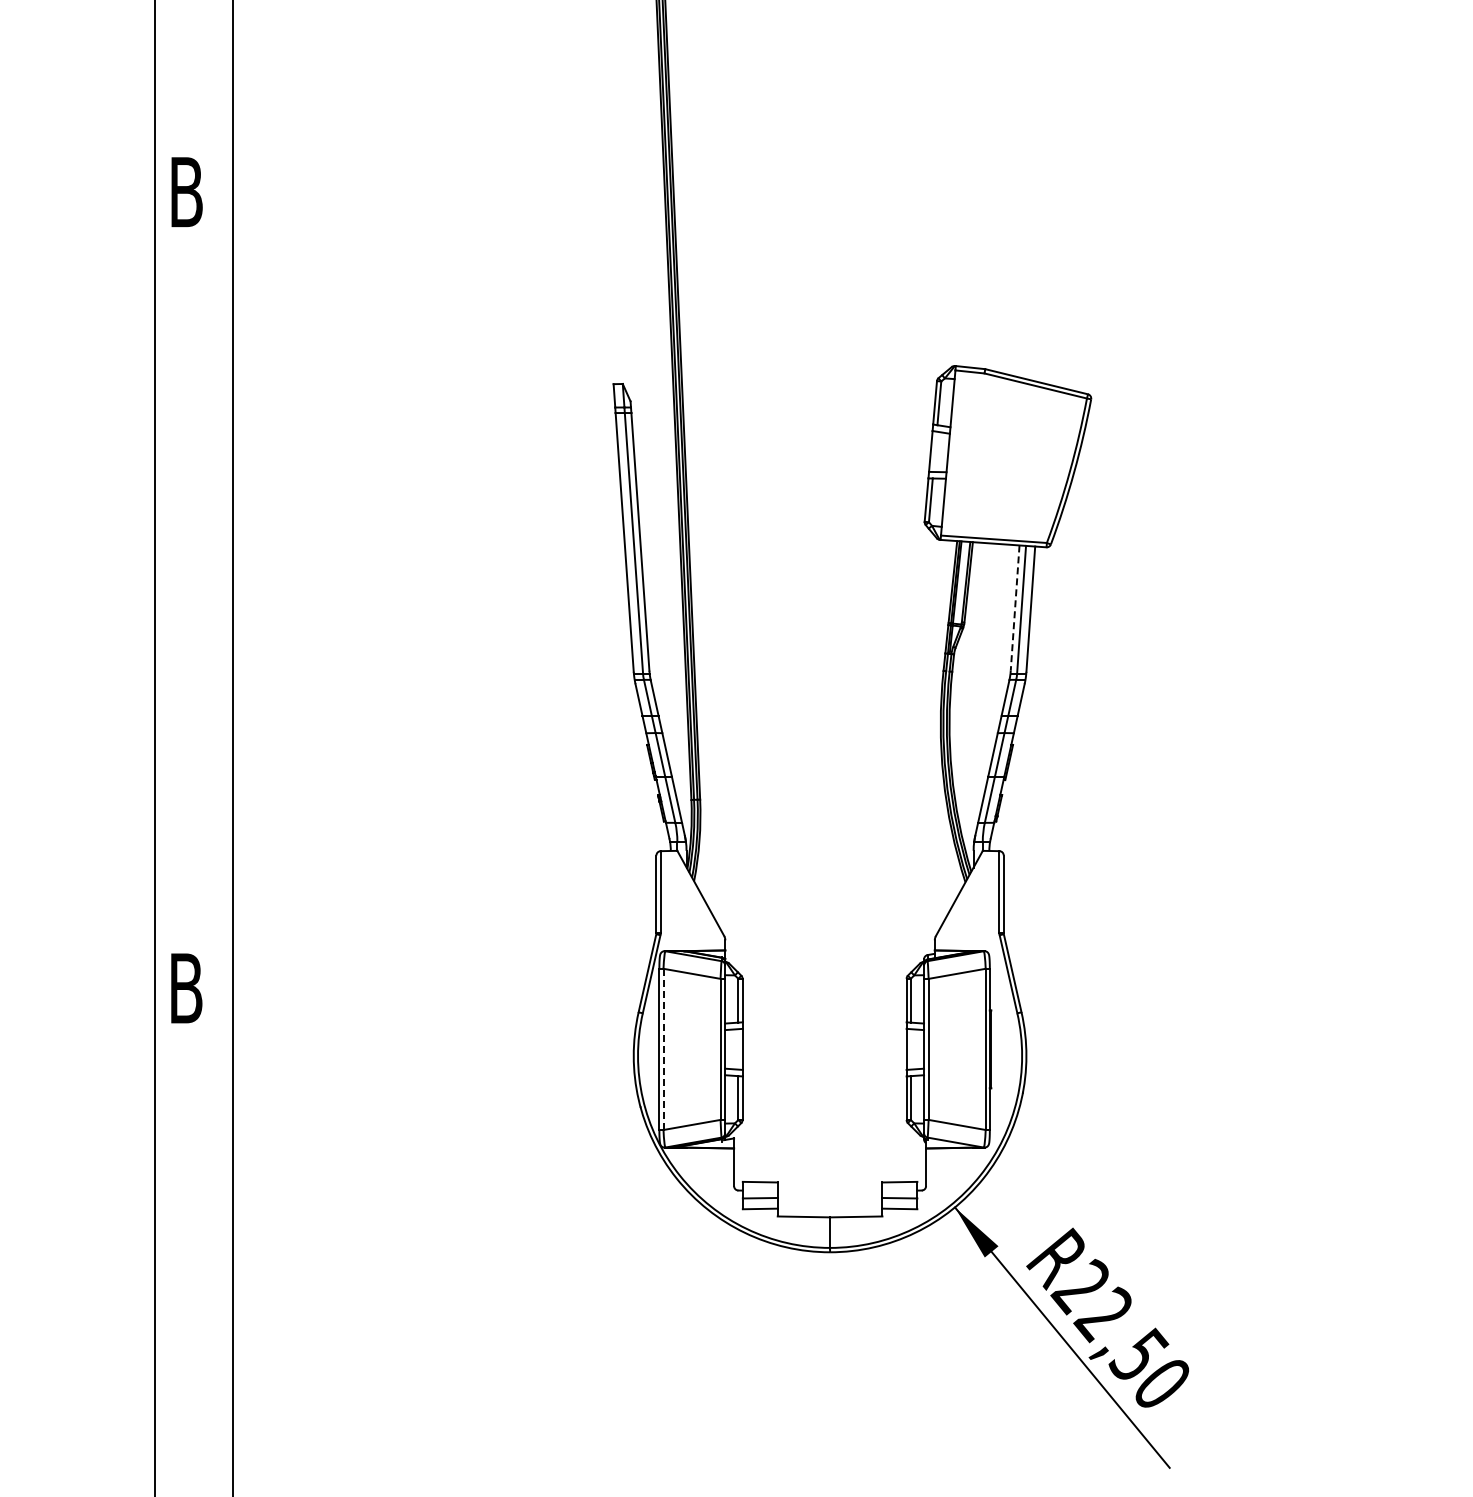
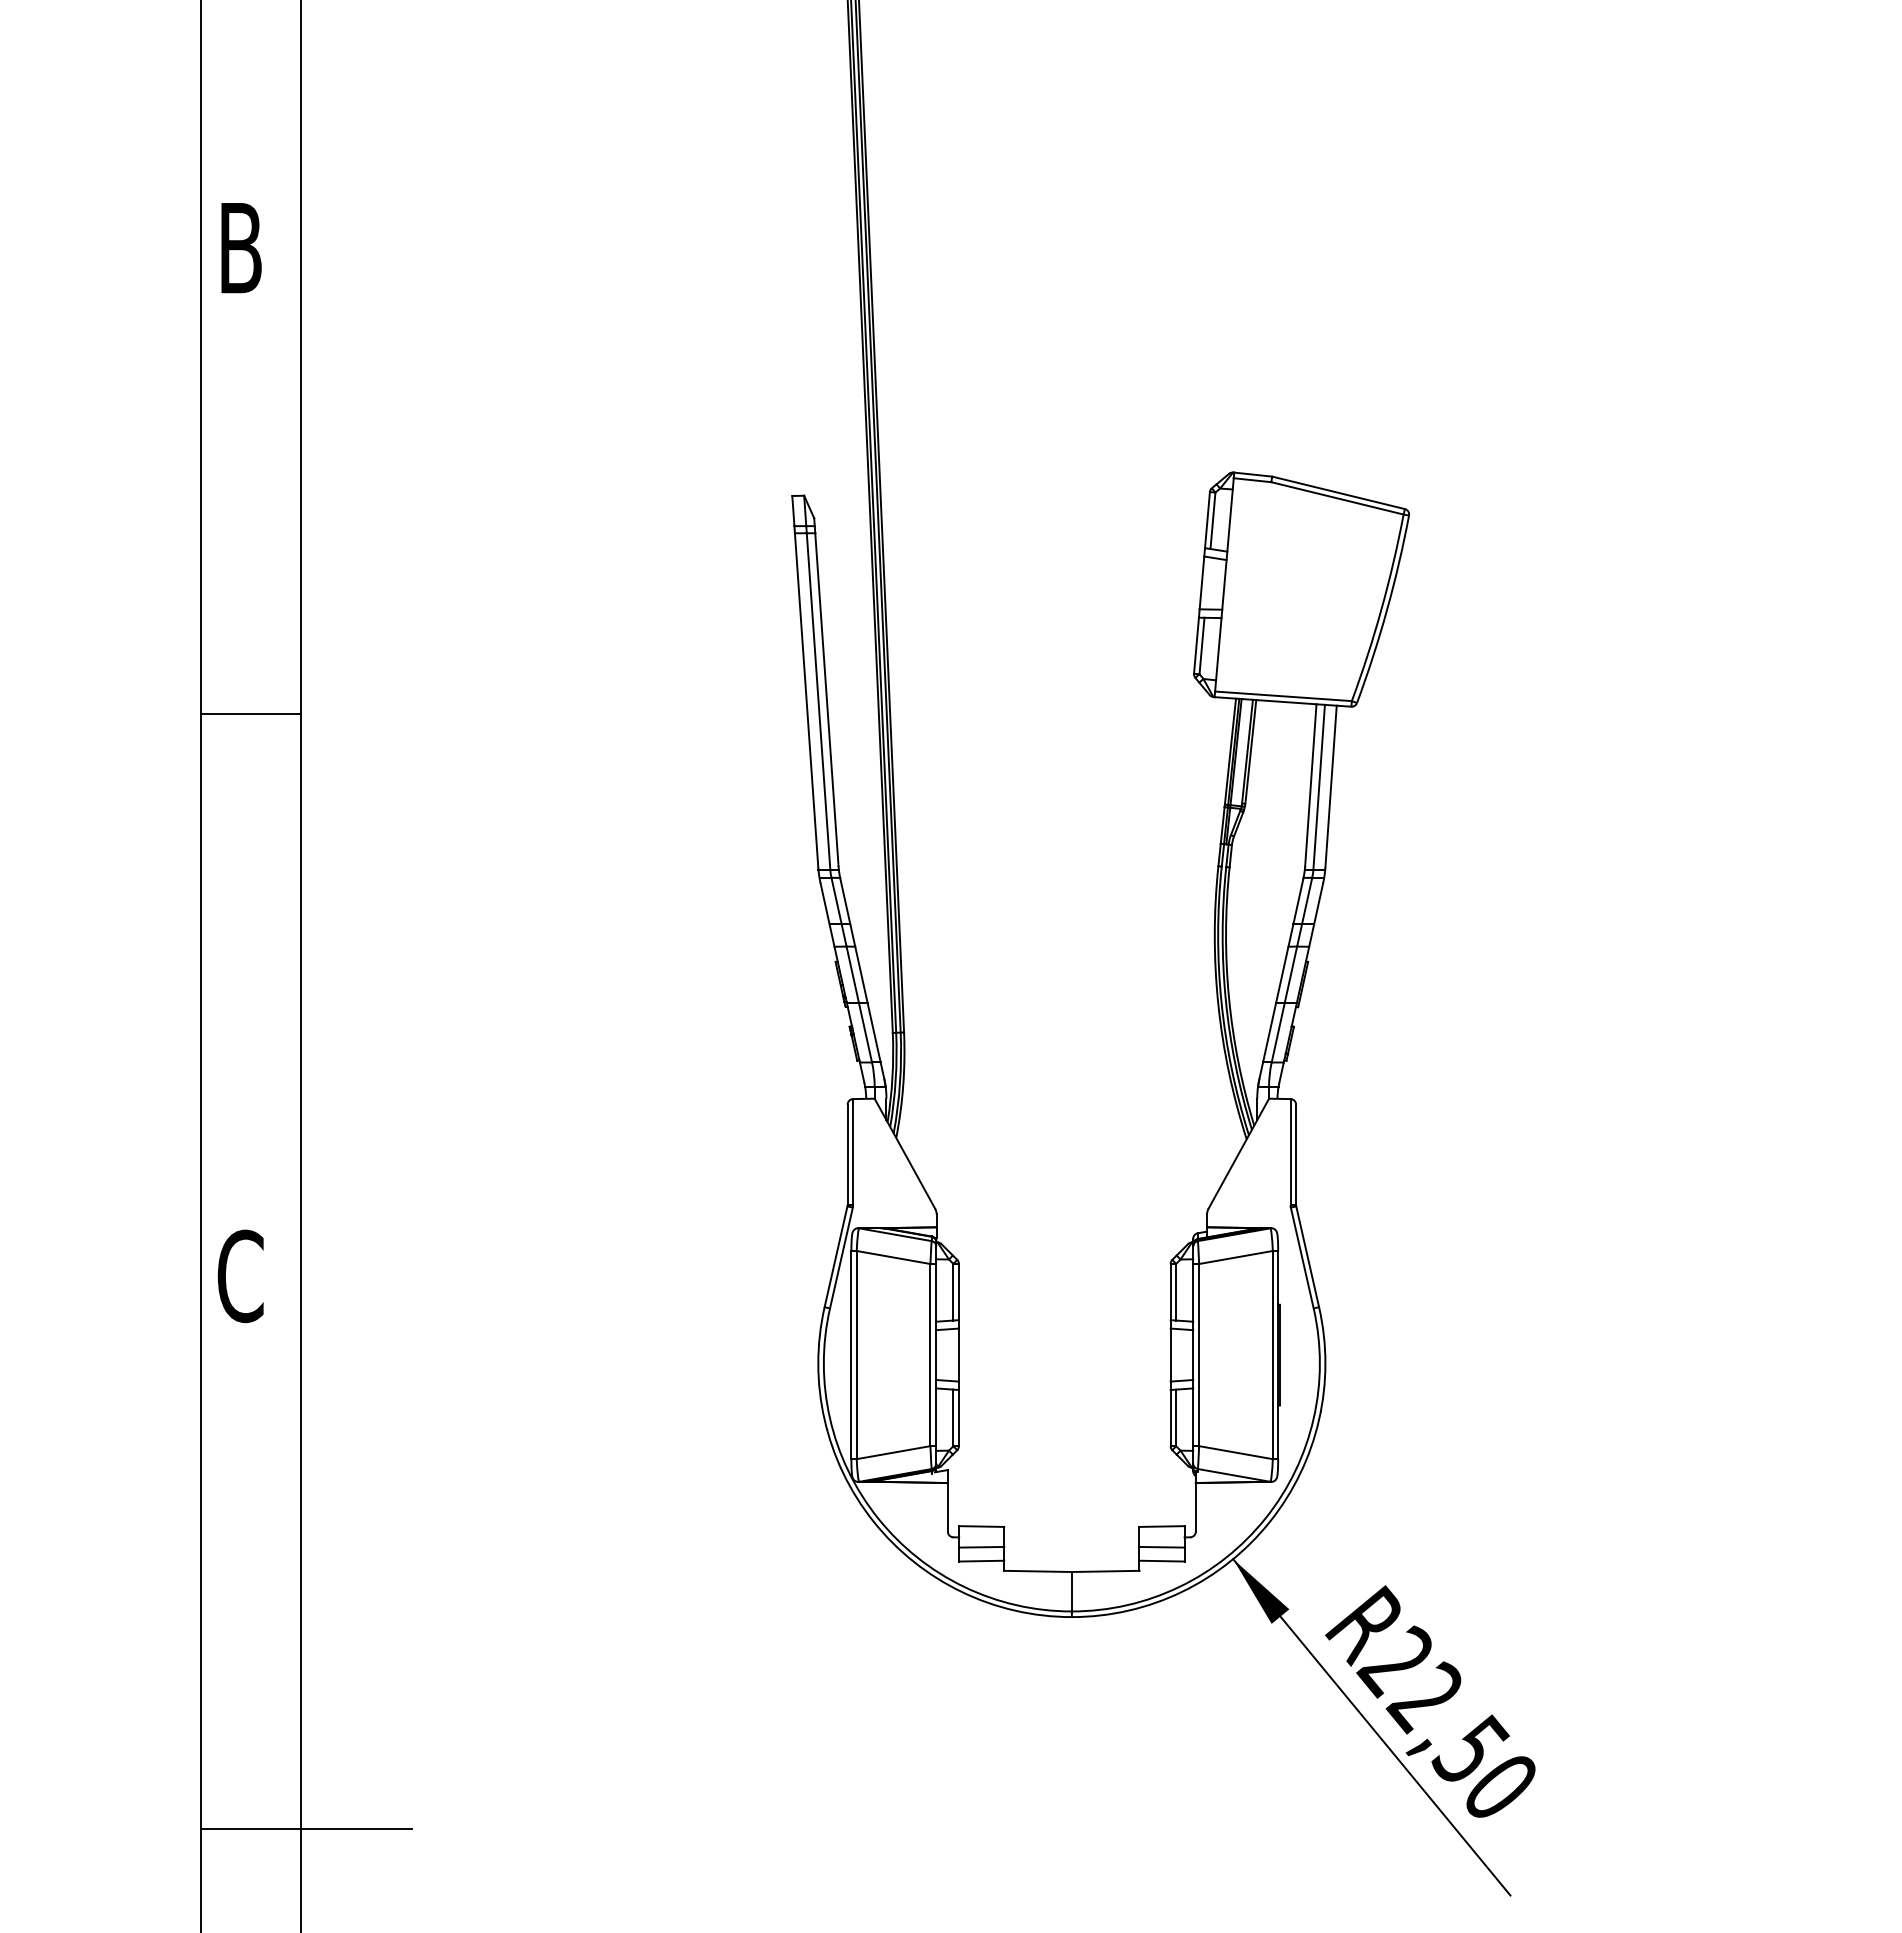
line: (194, 552) -> (251, 713), added
line: (1015, 608) -> (1311, 785), dashed -> solid
text: (186, 988) -> (240, 1276), B -> C
line: (663, 1049) -> (856, 1355), dashed -> solid
line: (237, 1416) -> (306, 1829), added

